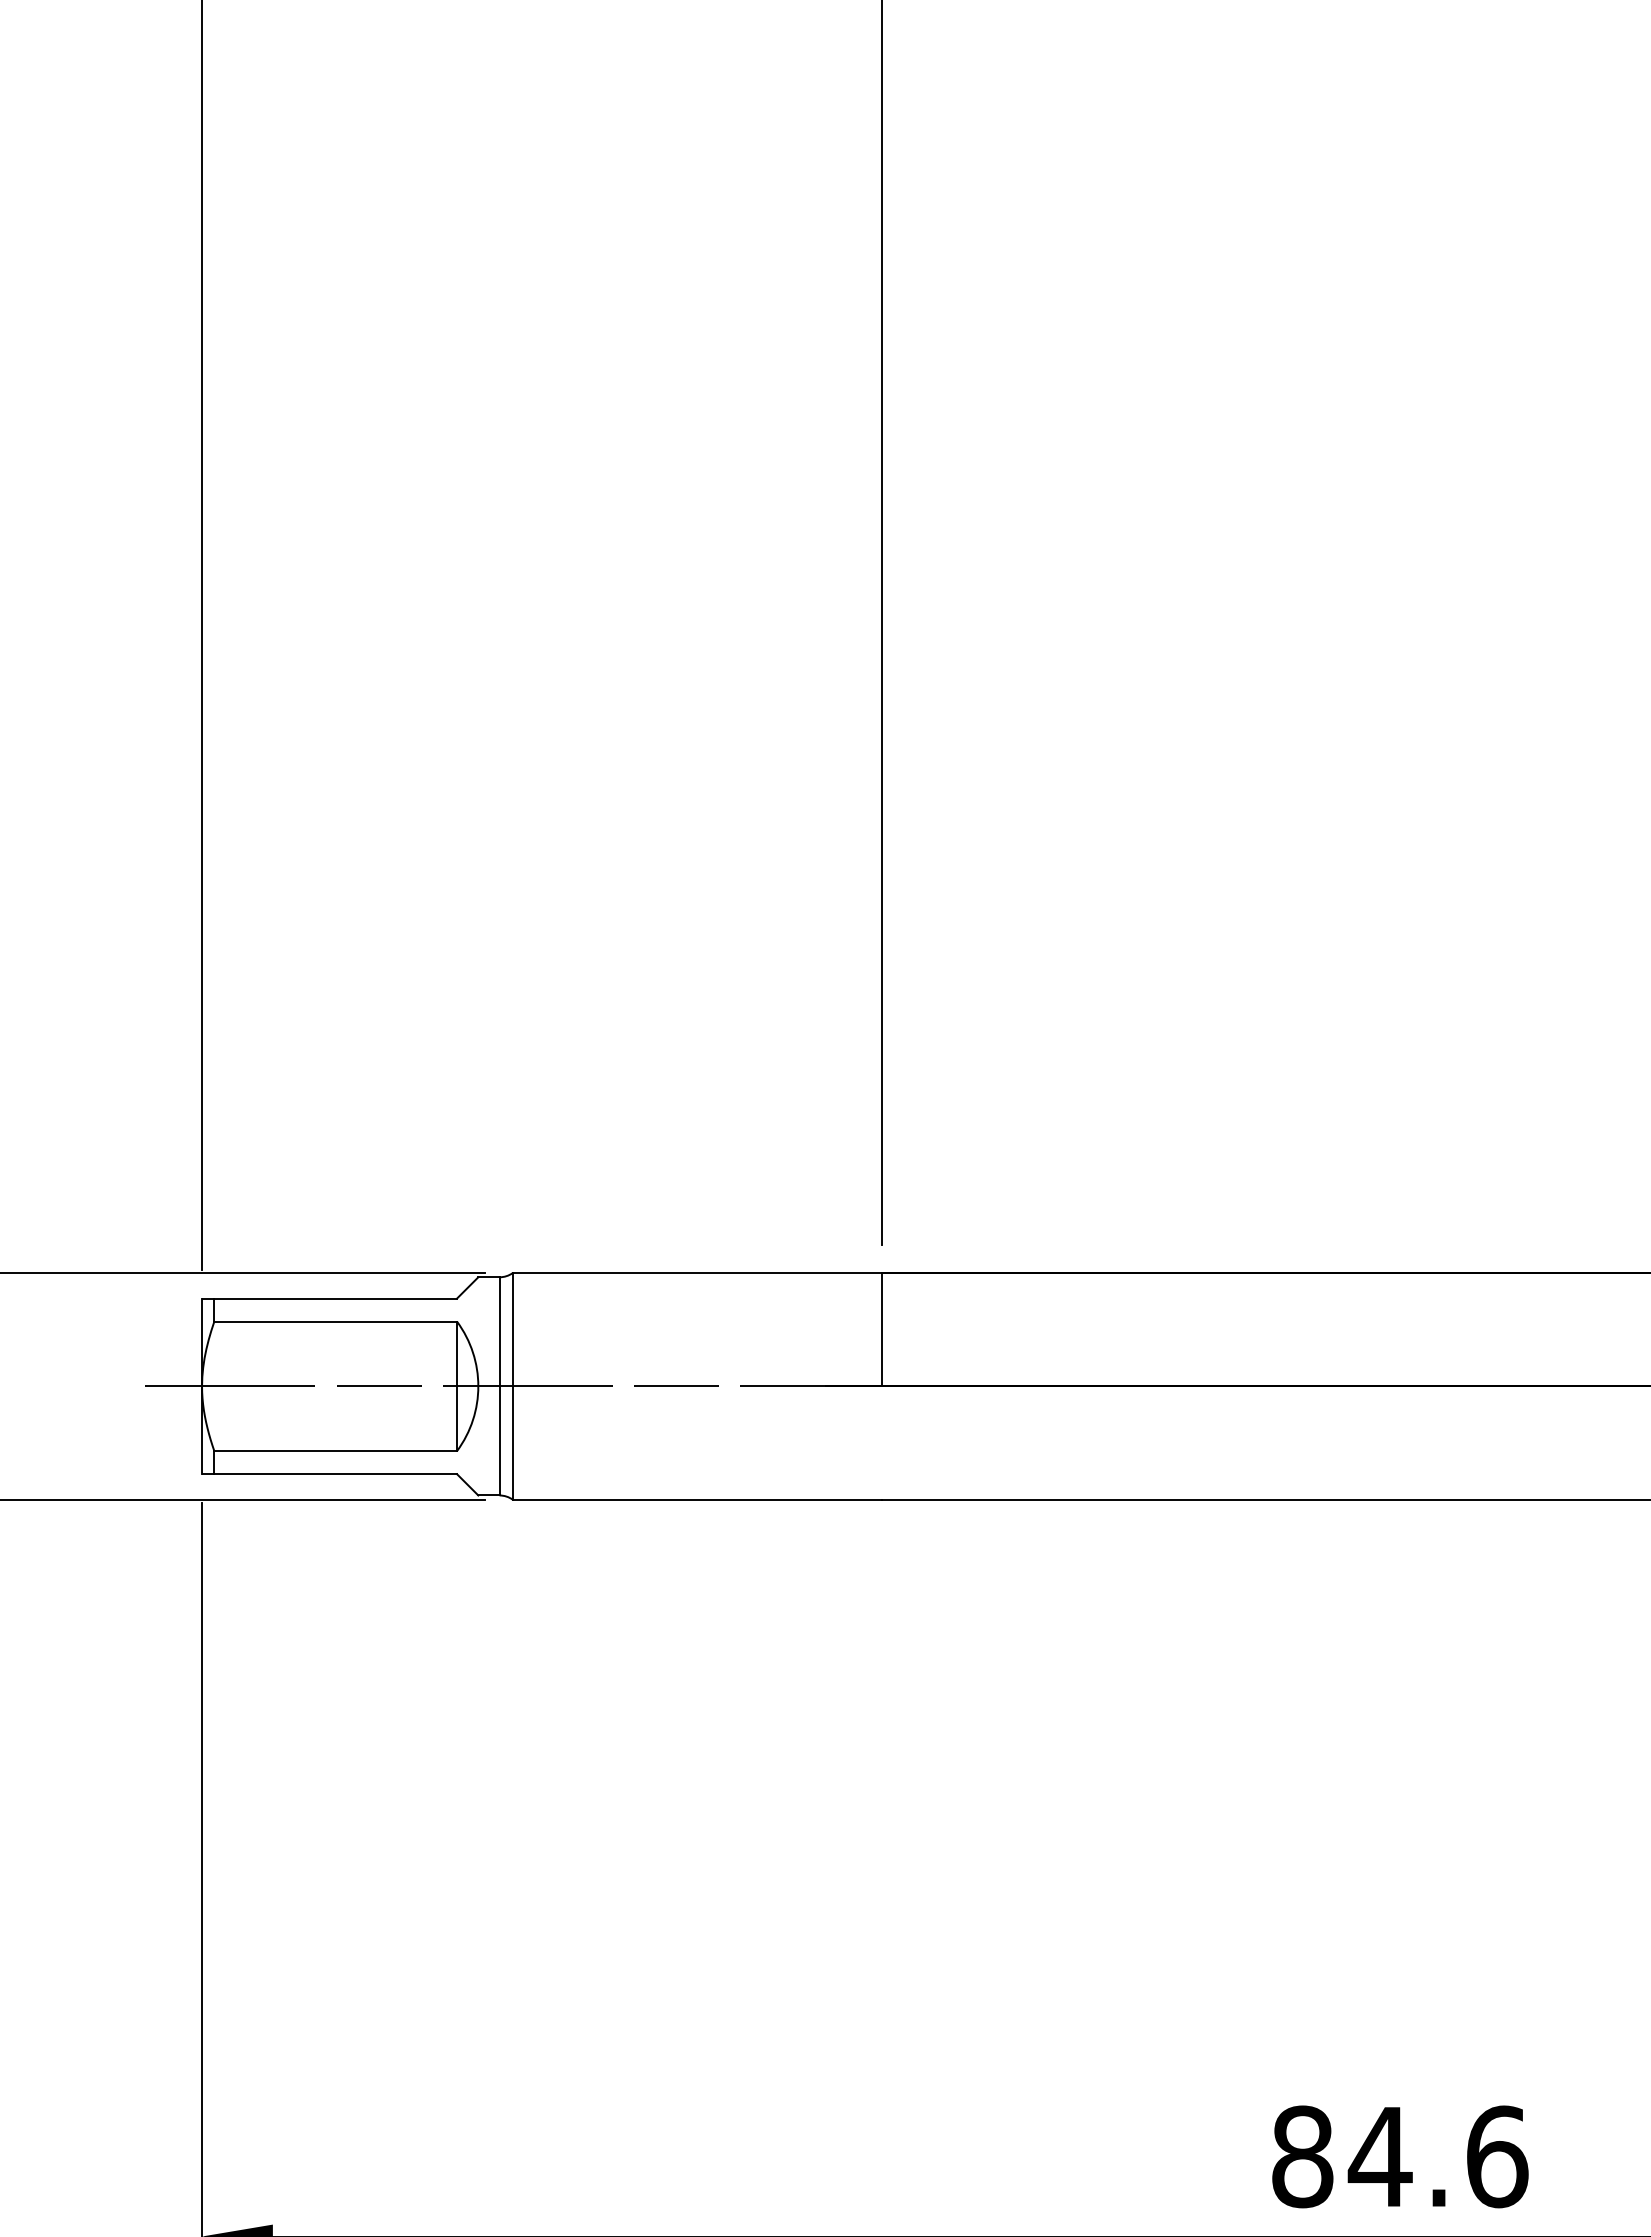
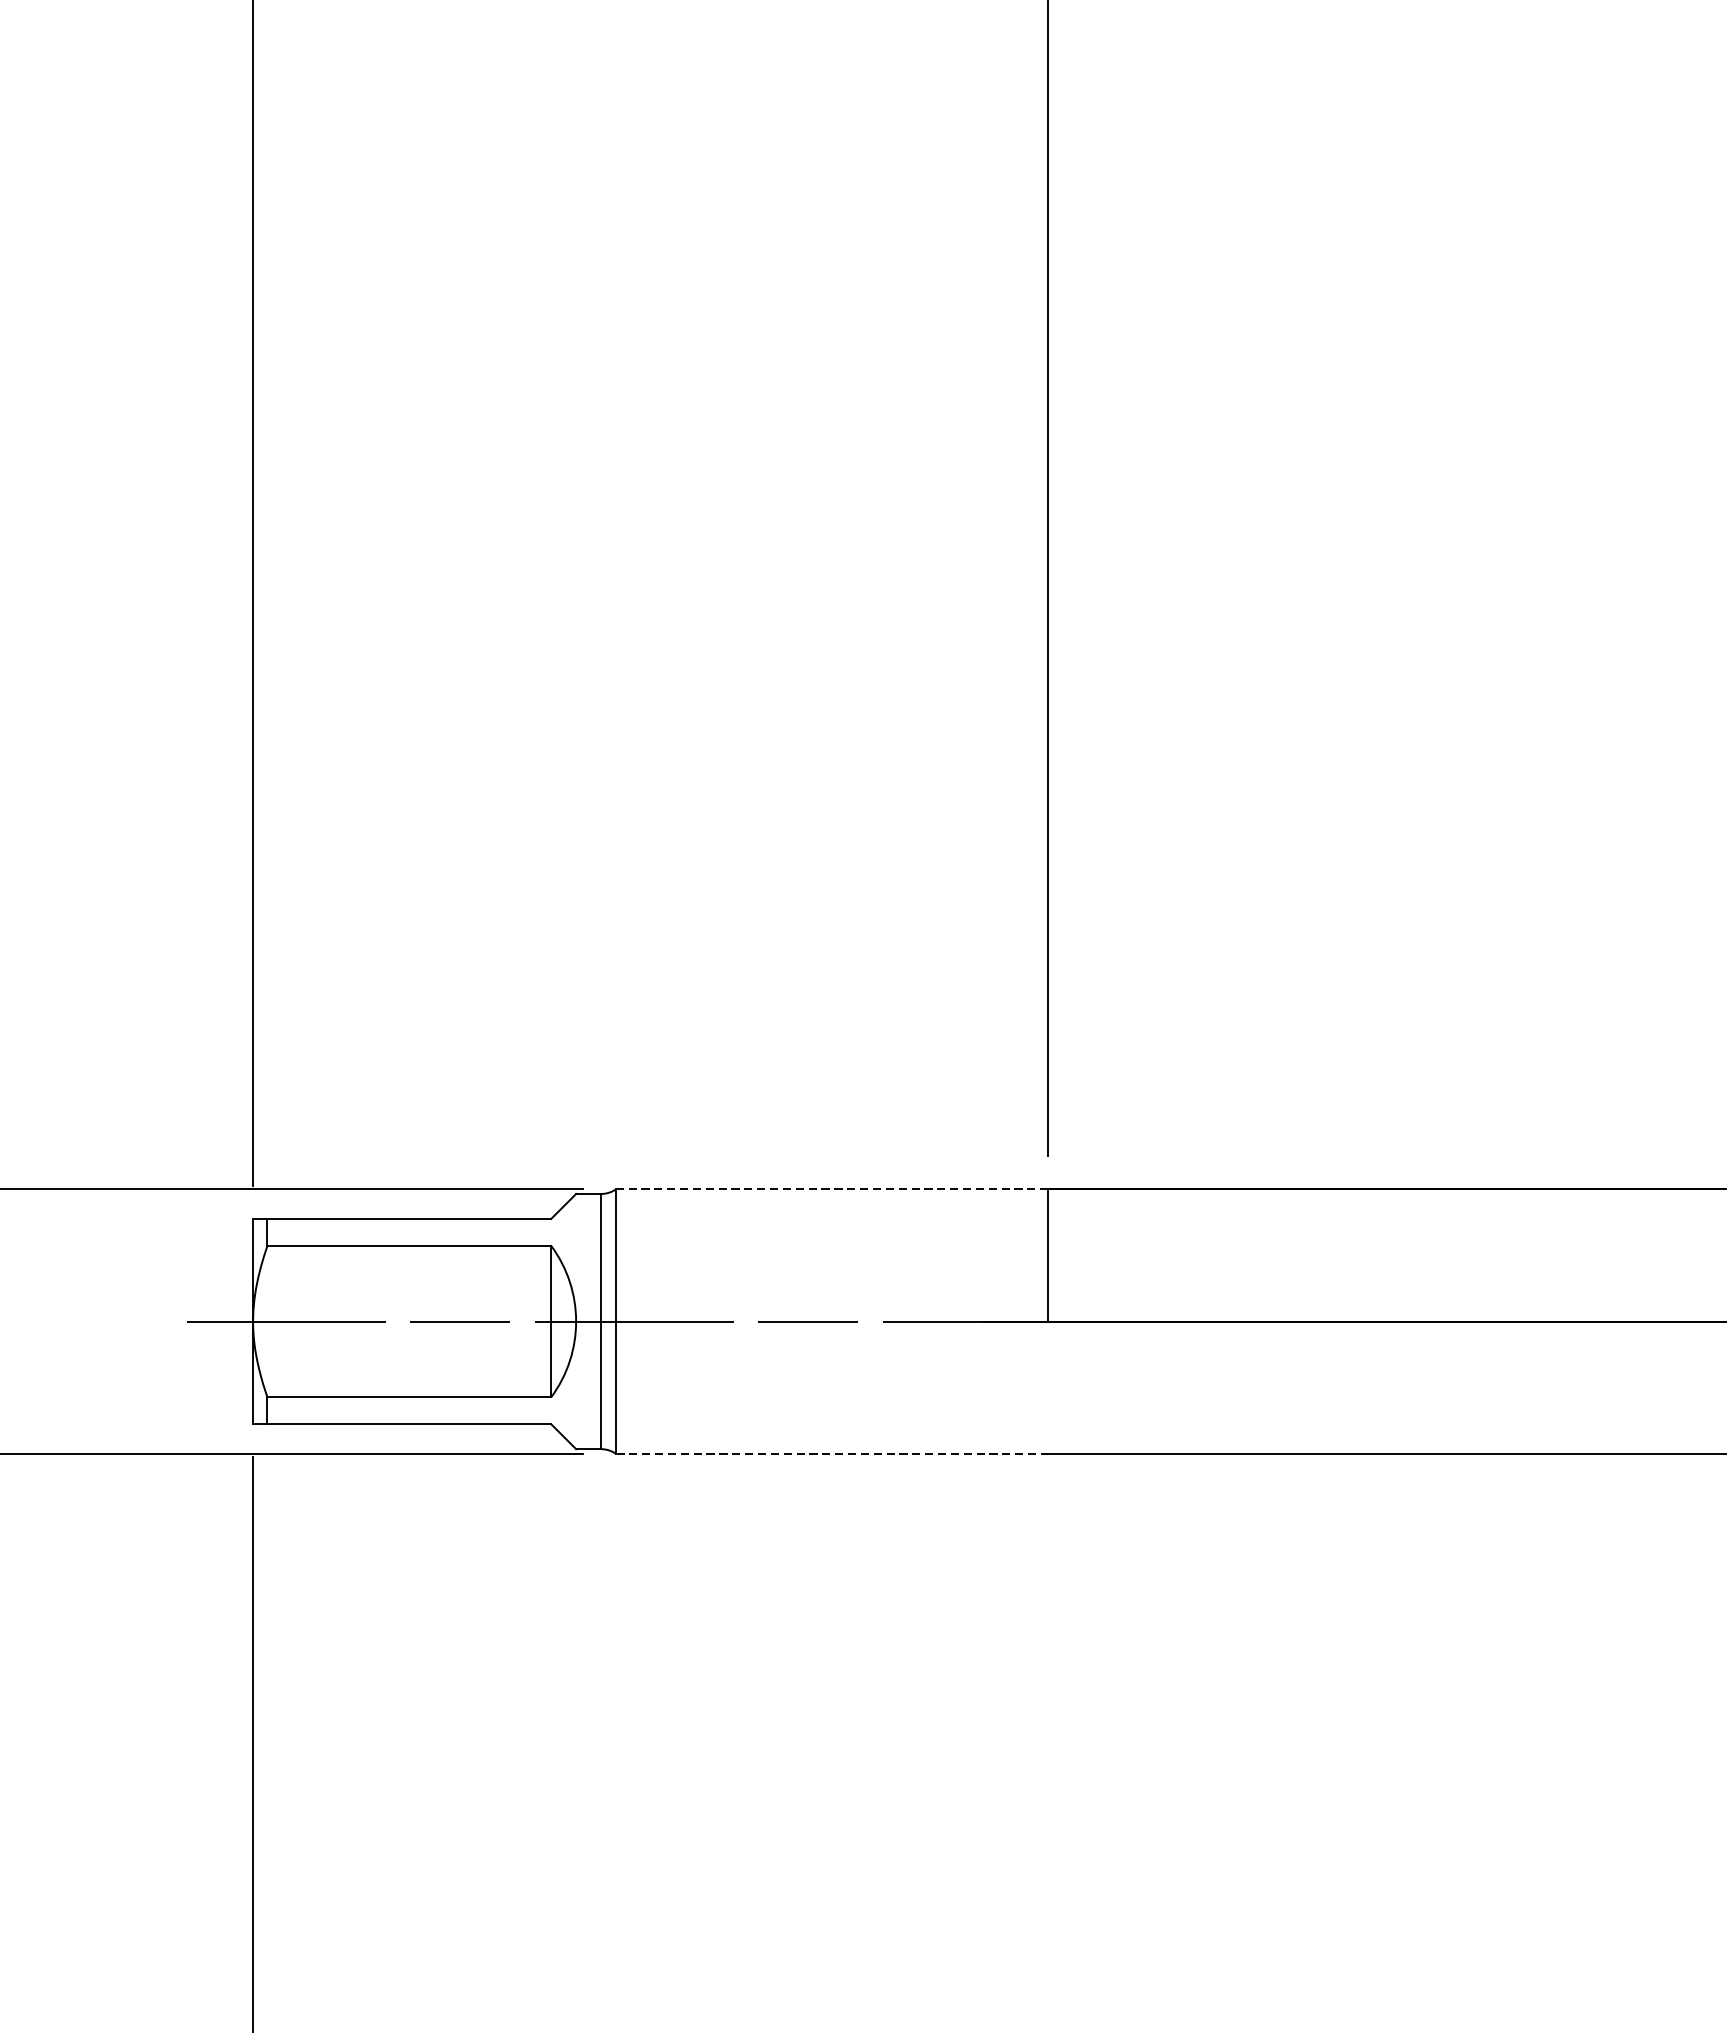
line: (697, 1273) -> (832, 1189), solid -> dashed
line: (697, 1499) -> (832, 1453), solid -> dashed

